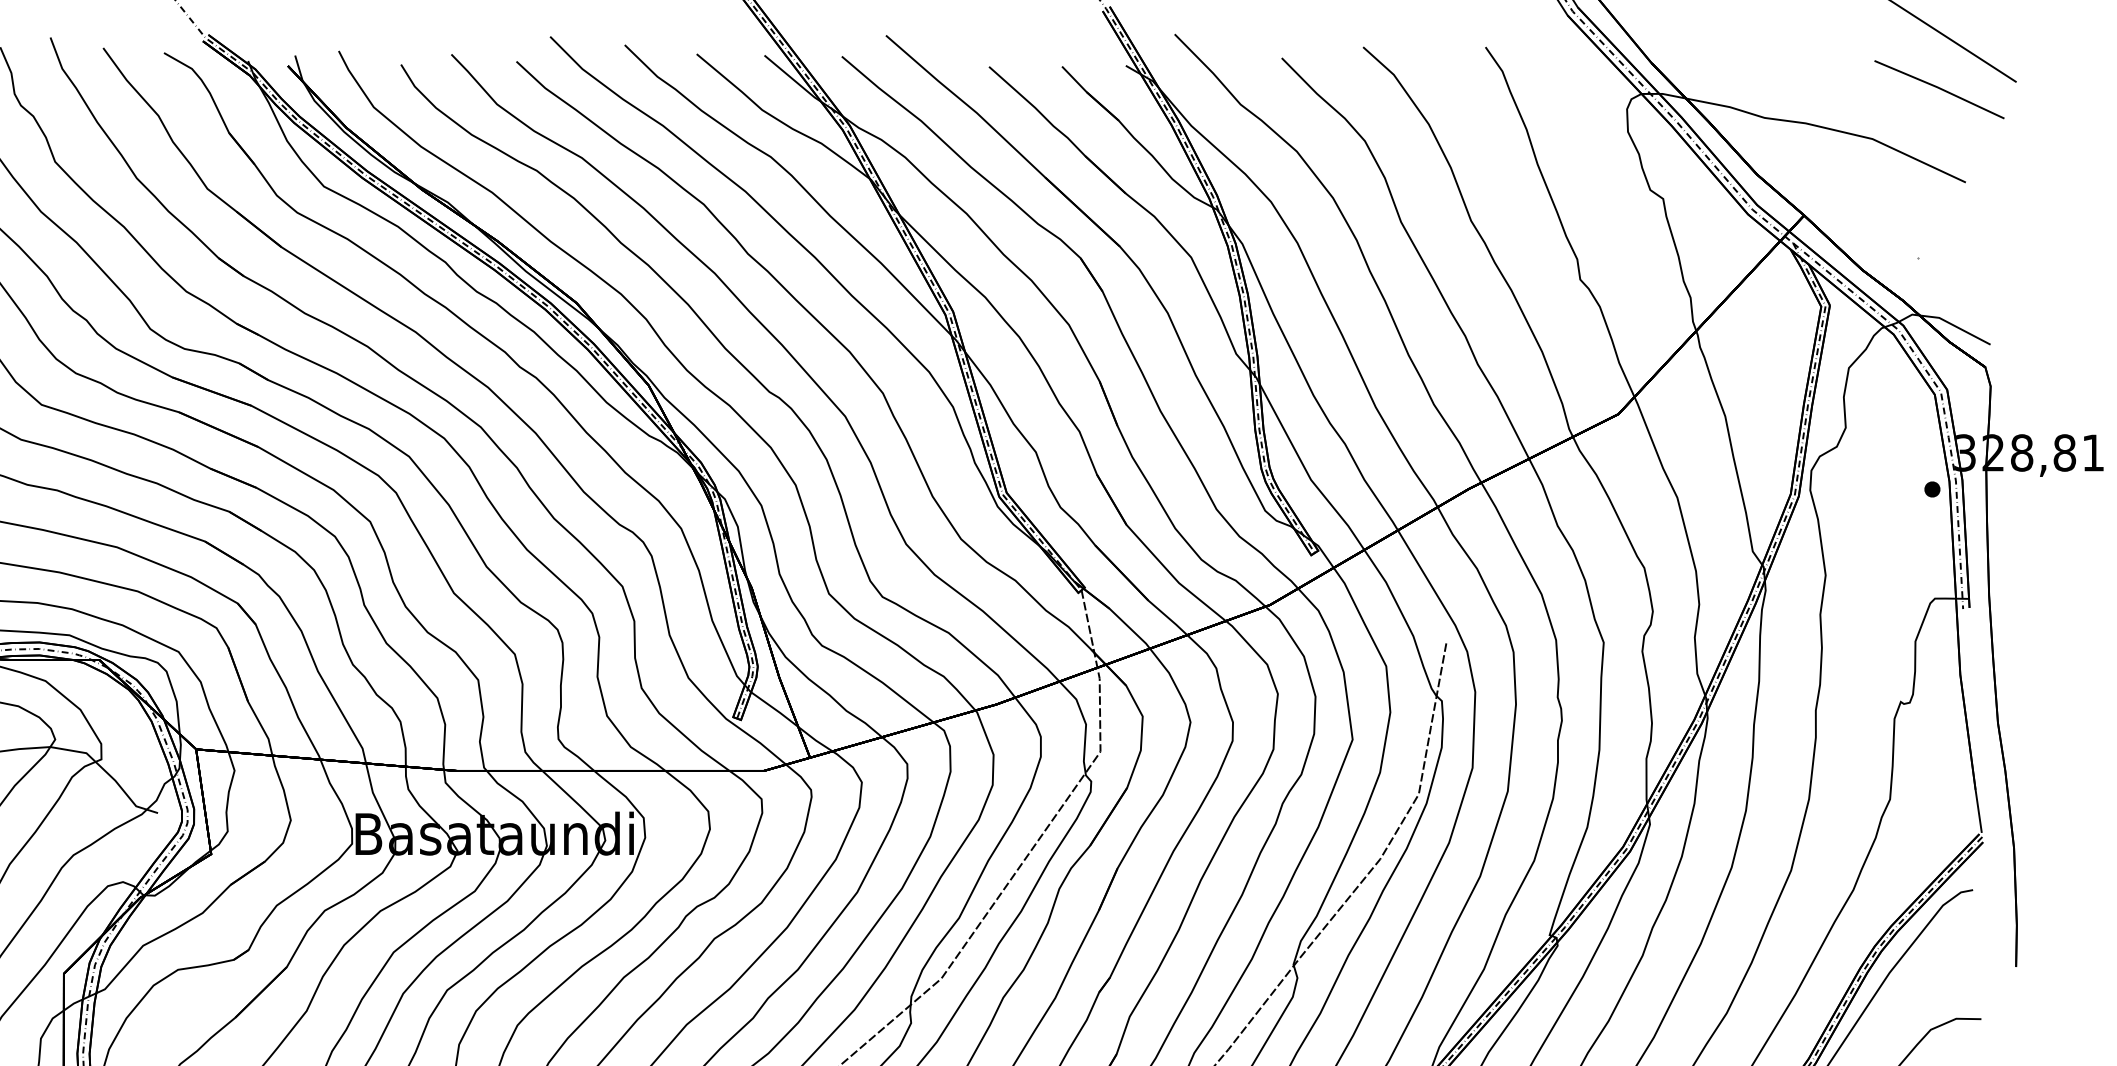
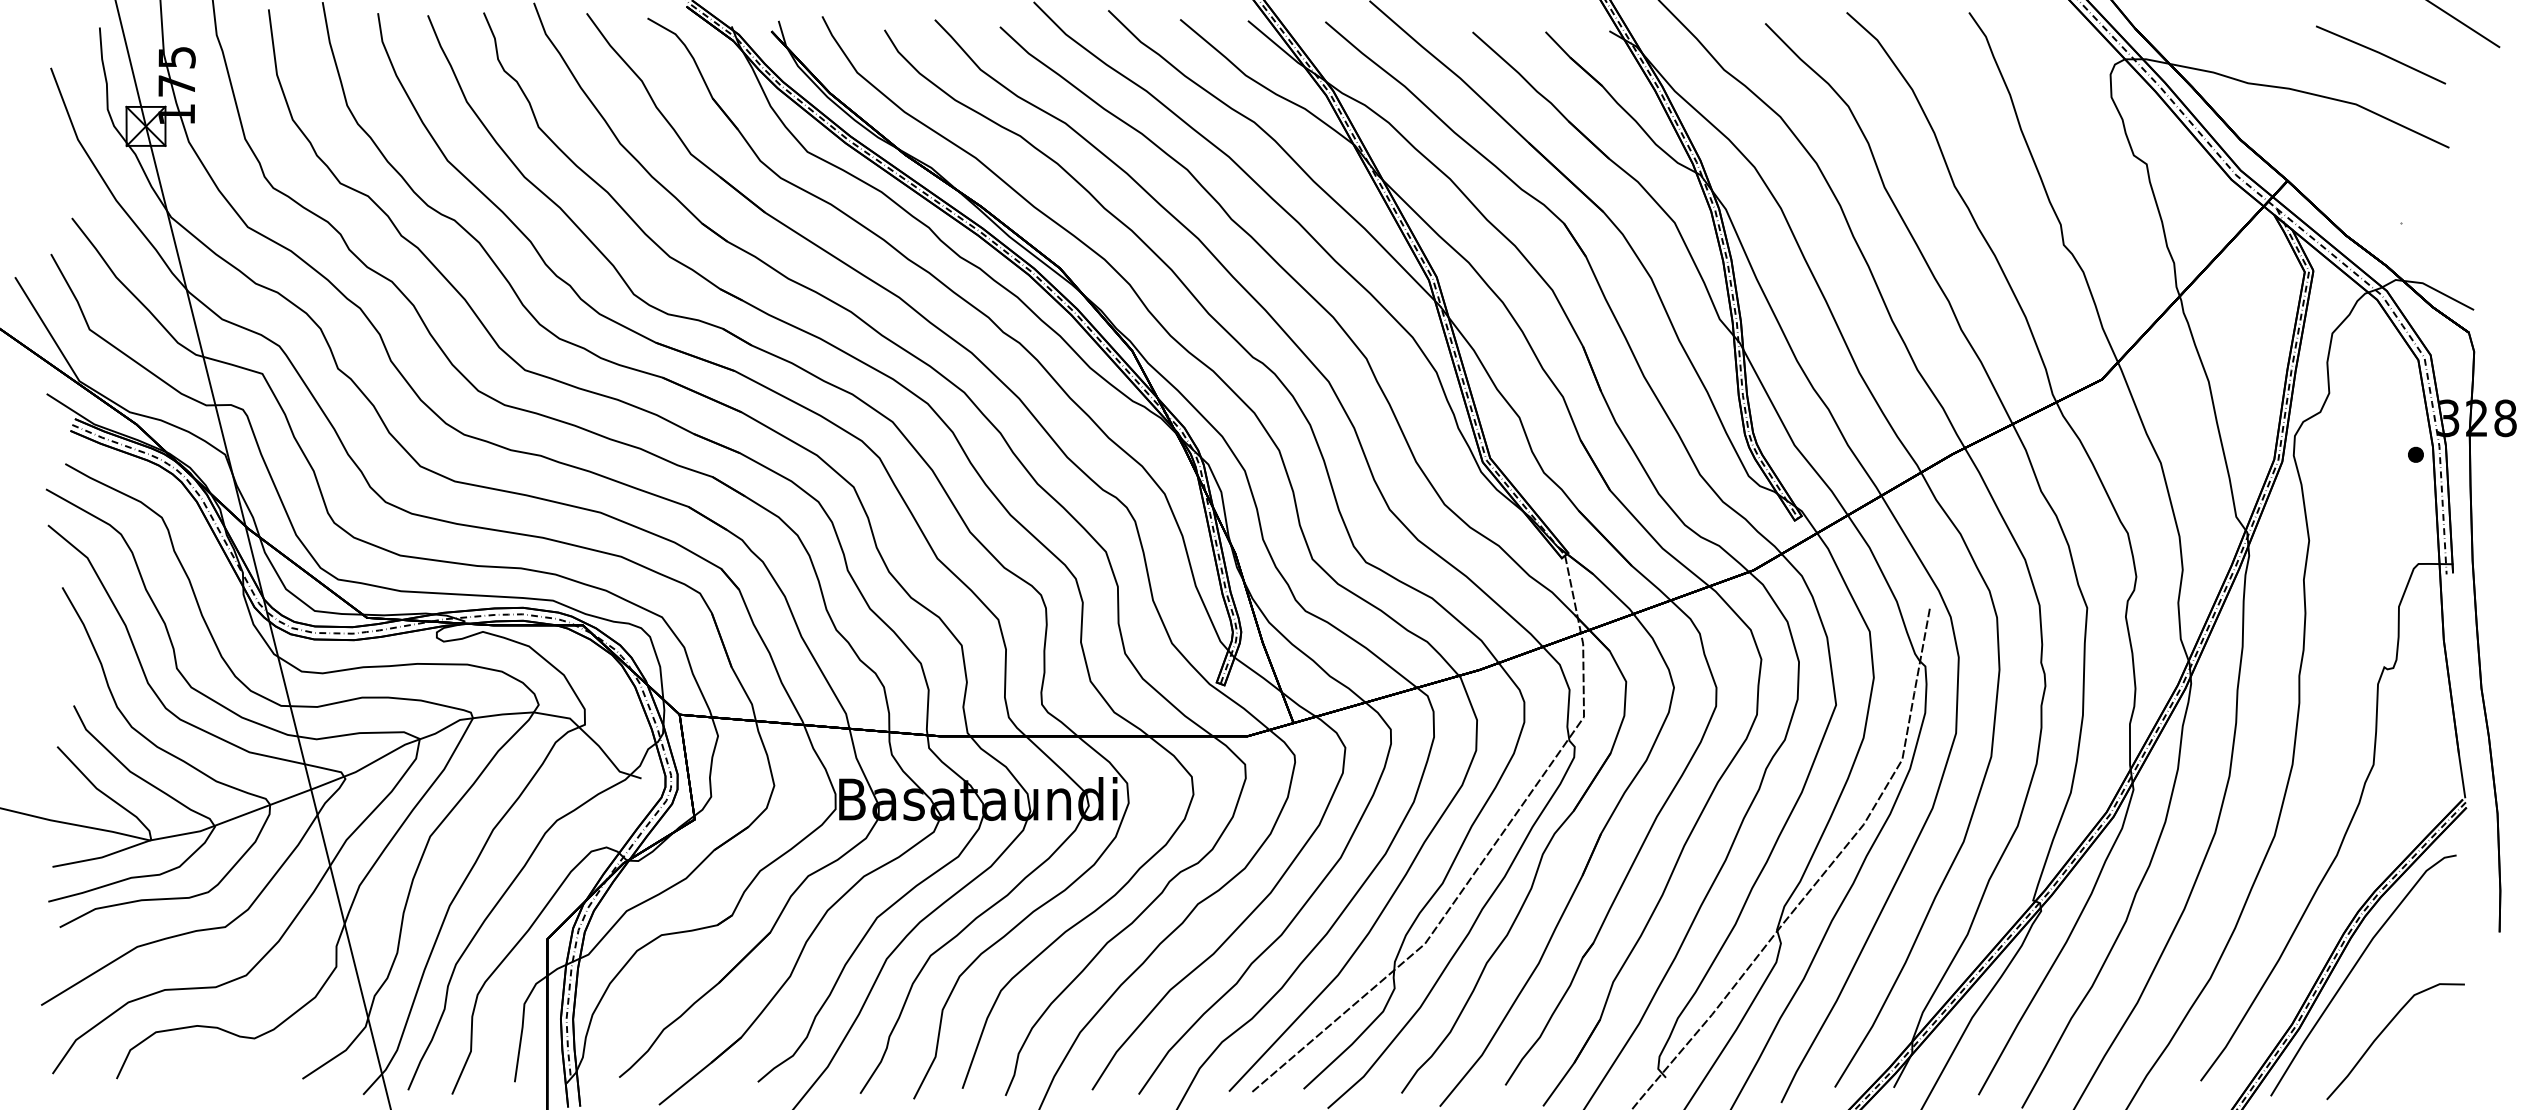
line: (1940, 89) -> (2381, 54), moved

